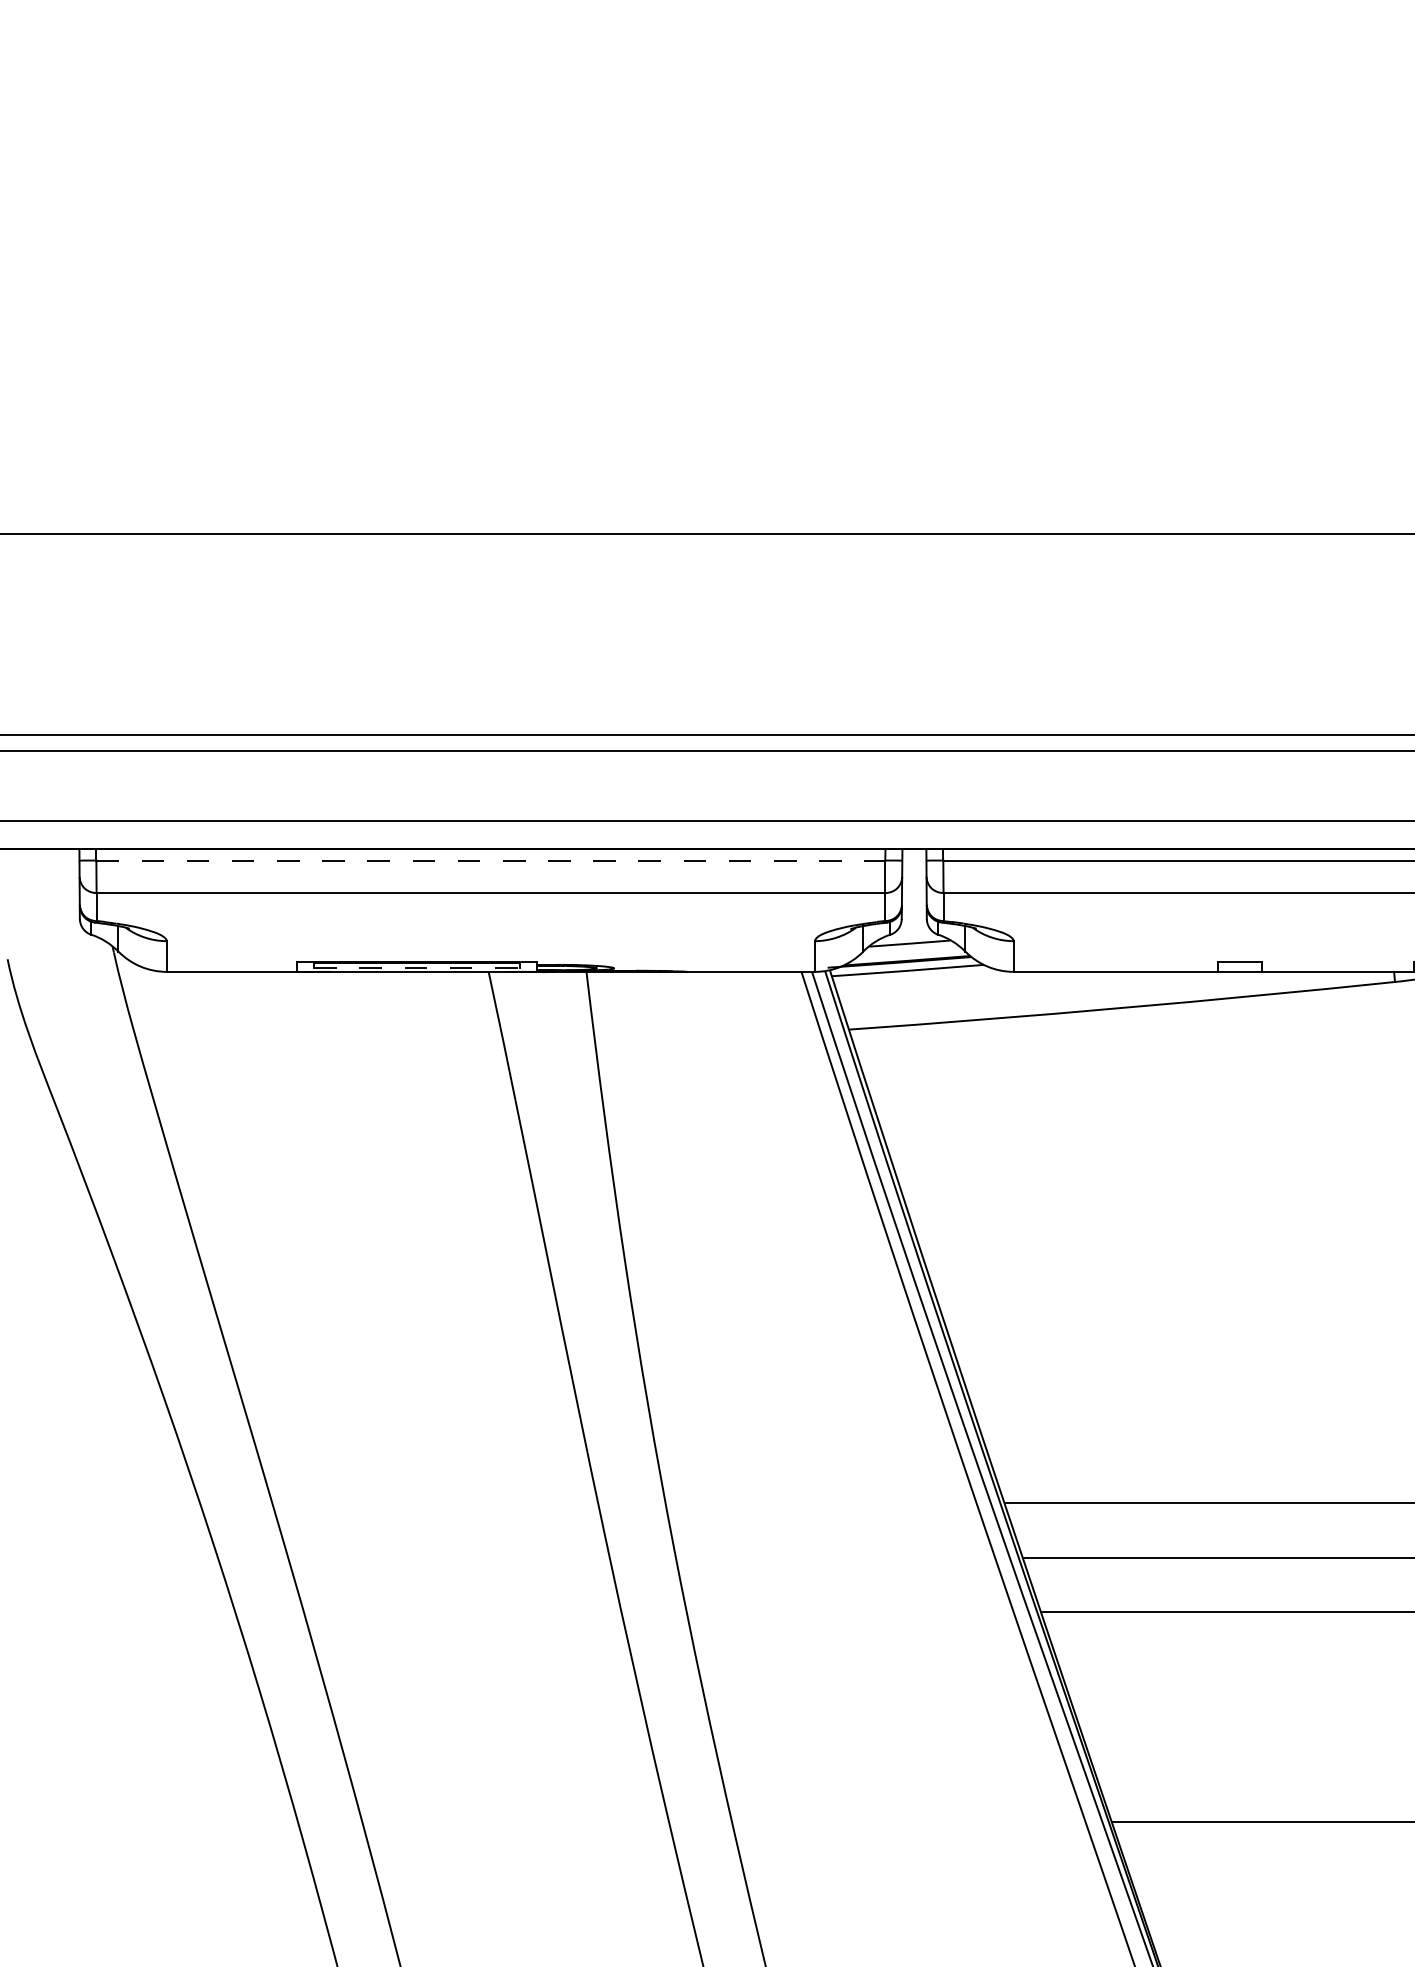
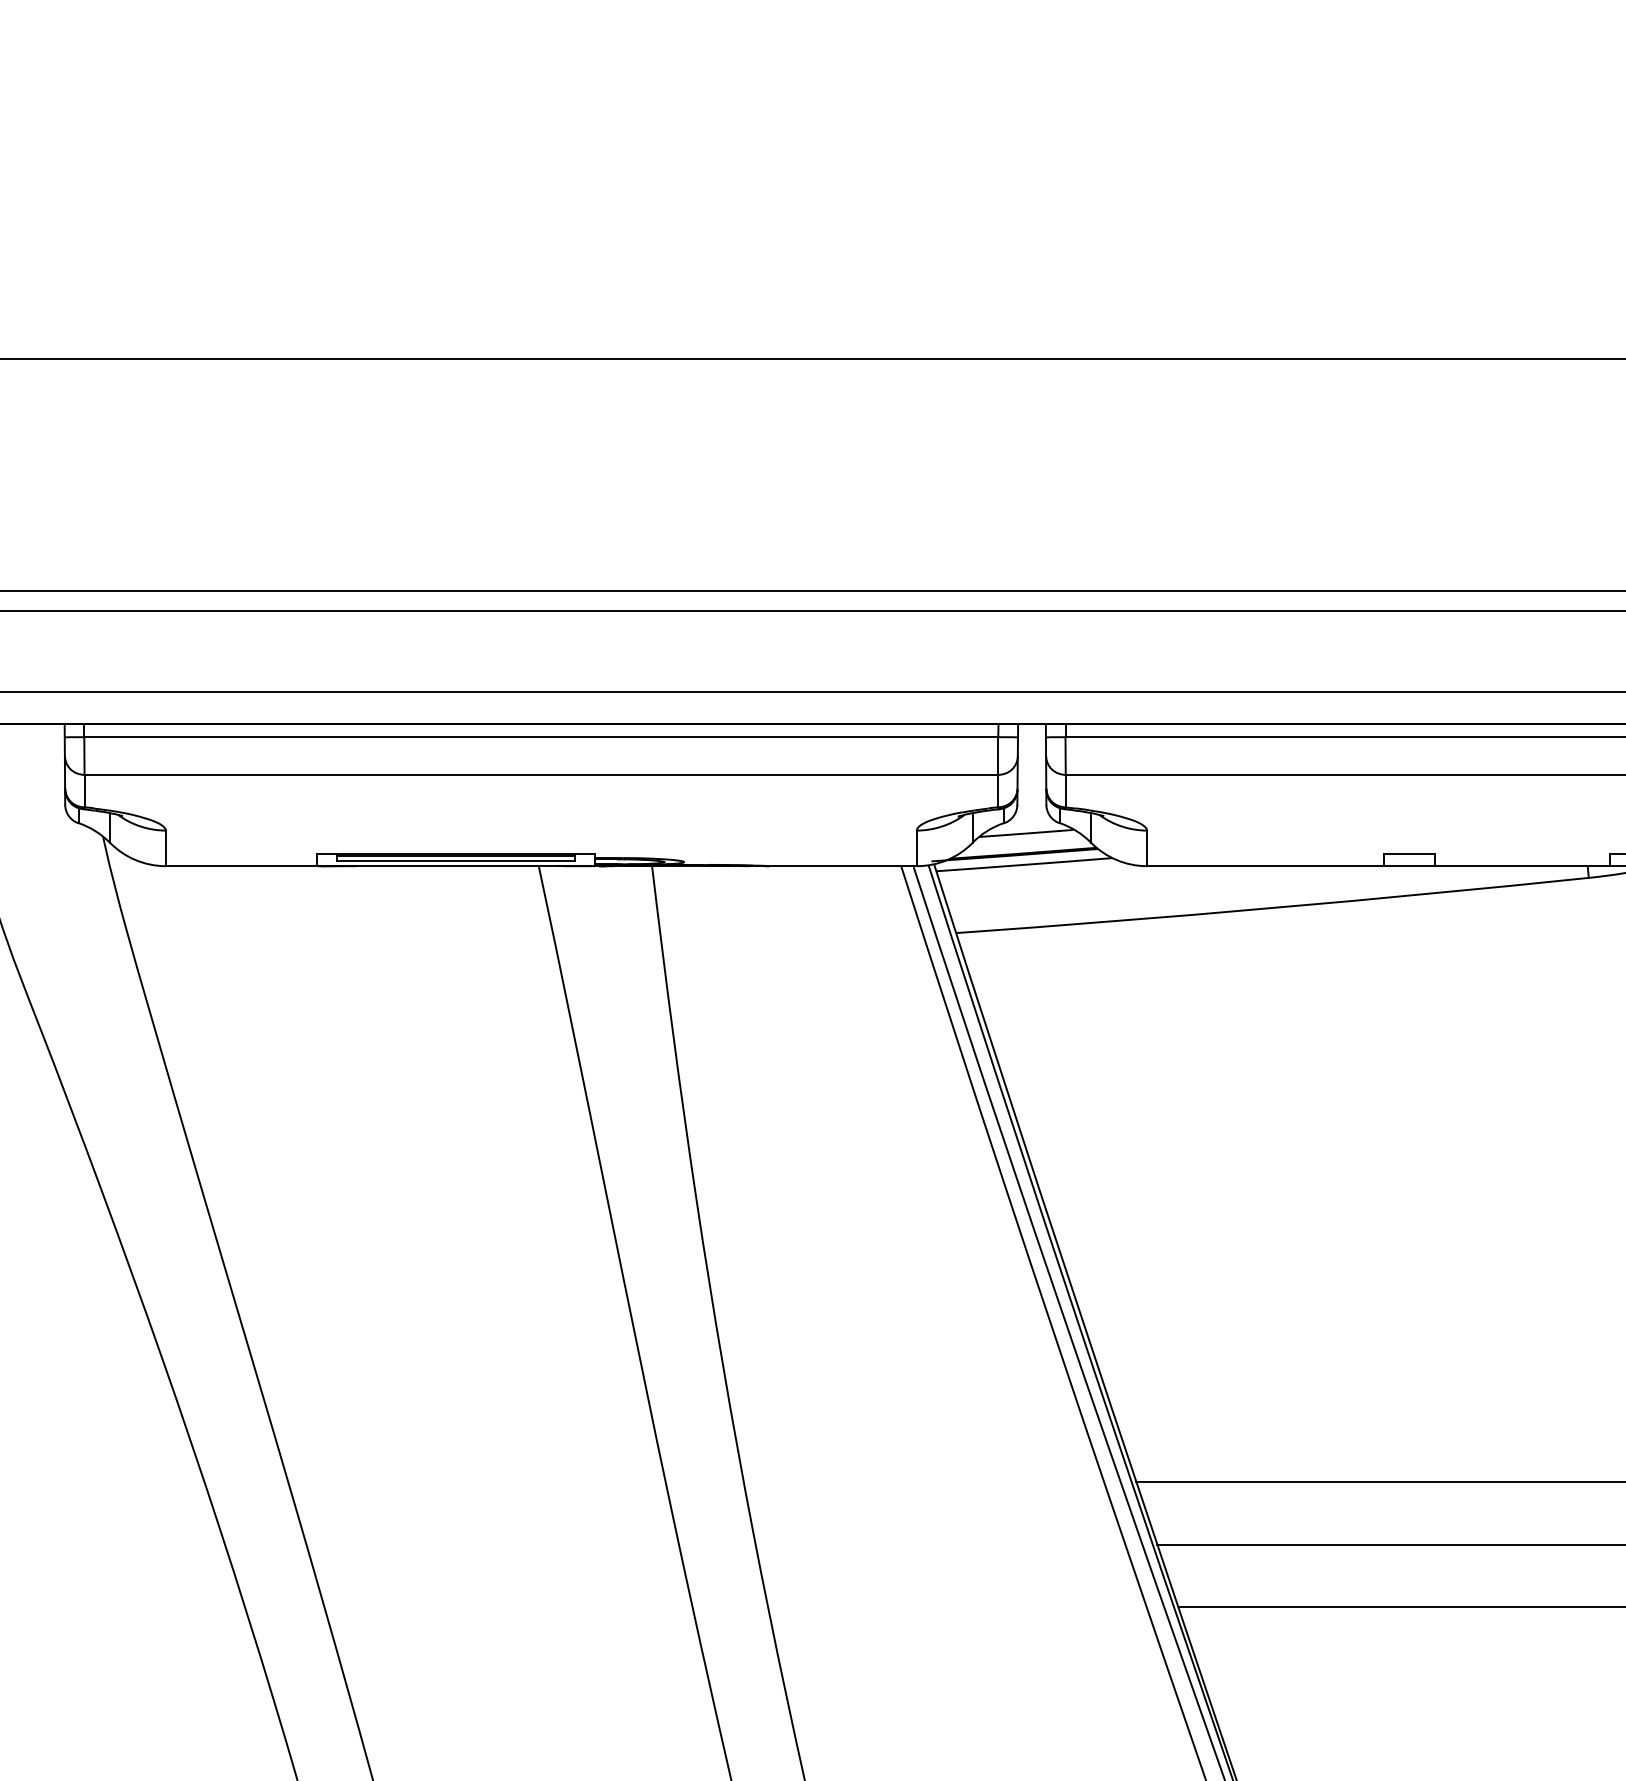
line: (491, 860) -> (542, 737), dashed -> solid
line: (417, 967) -> (456, 861), dashed -> solid

